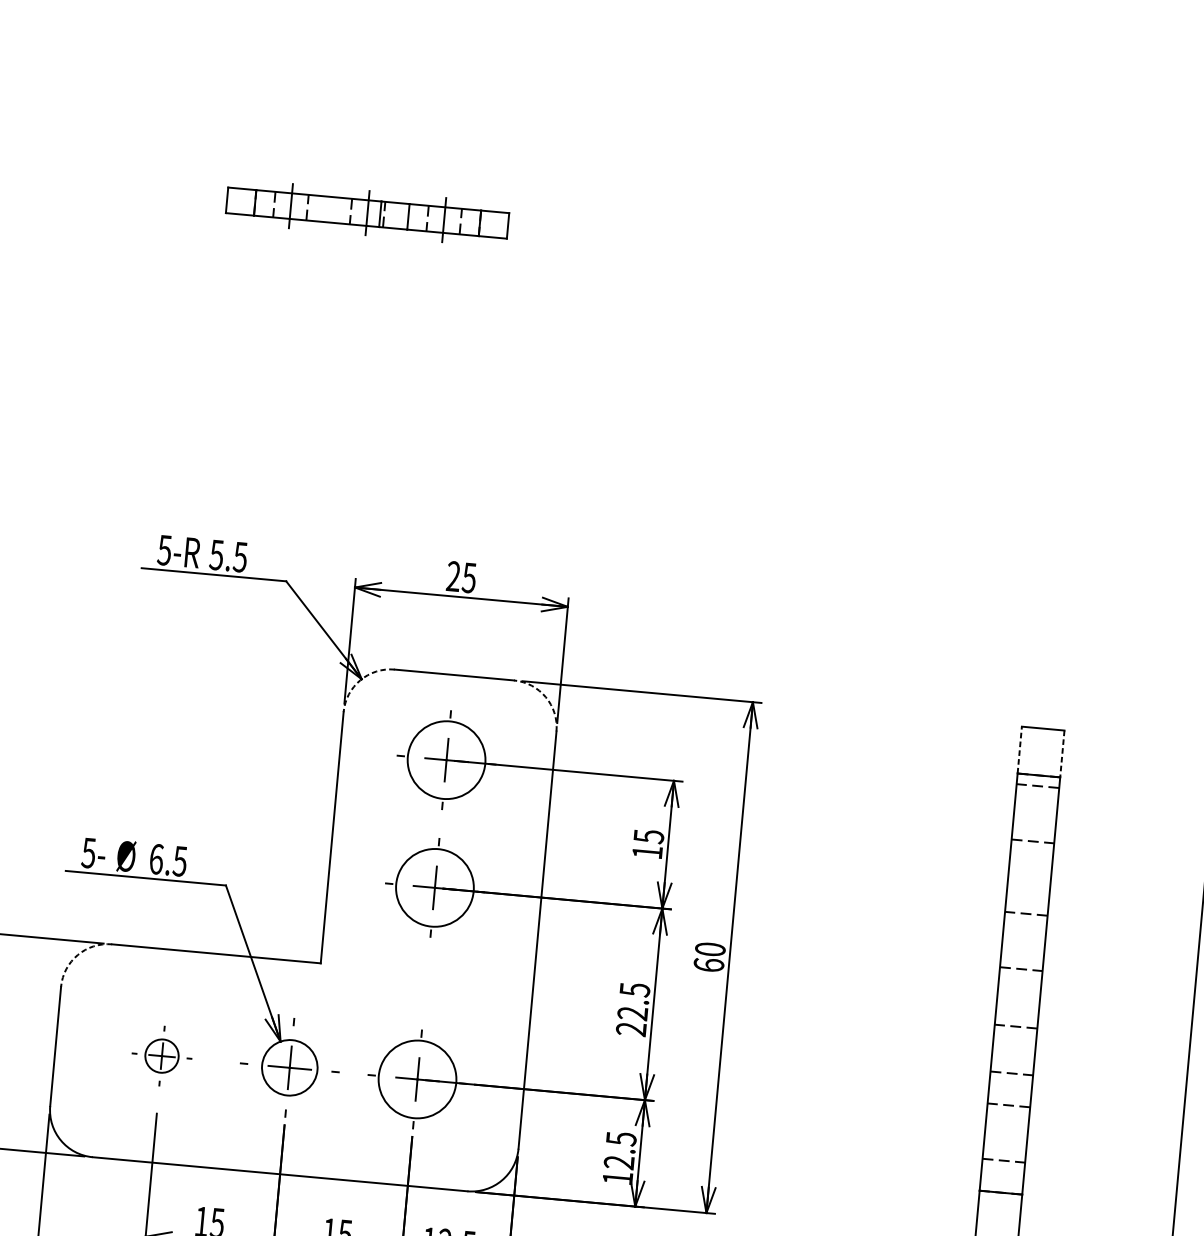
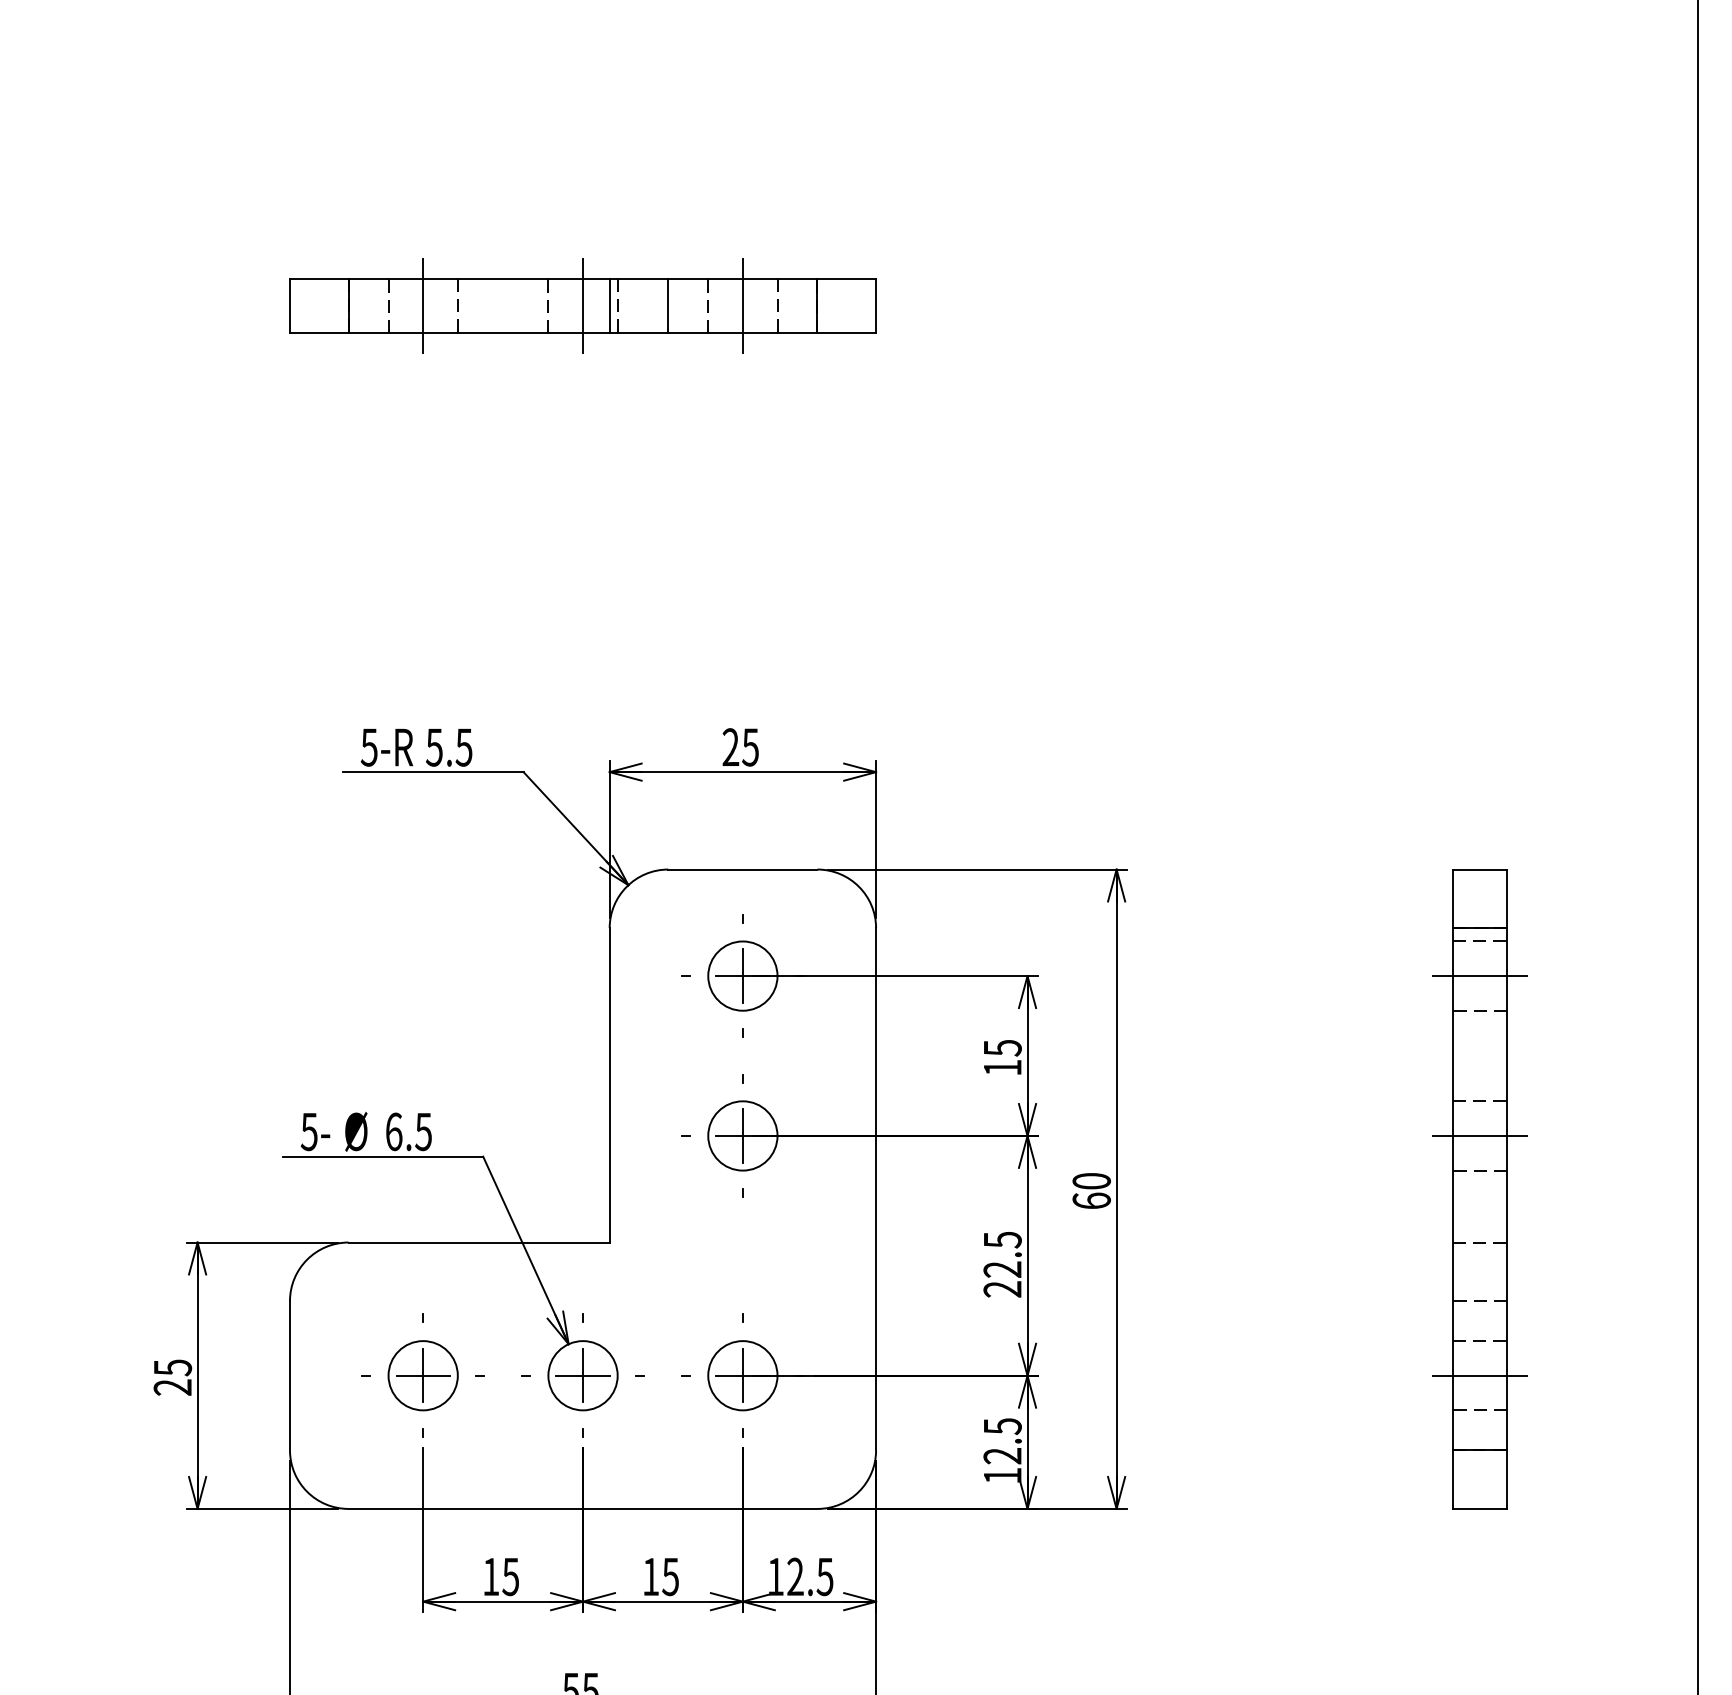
part: (367, 212) -> (582, 305), size x1.67
arc: (360, 680) -> (626, 886), dashed -> solid
arc: (545, 696) -> (858, 886), dashed -> solid
line: (1020, 749) -> (1453, 898), dashed -> solid
line: (1062, 754) -> (1506, 899), dashed -> solid
circle: (446, 759) -> (742, 975), size x0.71
line: (1035, 814) -> (1479, 976), added
circle: (434, 887) -> (742, 1135), size x0.71
line: (1023, 941) -> (1479, 1135), added
arc: (78, 954) -> (307, 1259), dashed -> solid
part: (161, 1055) -> (422, 1375), size x1.67
circle: (417, 1079) -> (742, 1375), size x0.71
line: (1006, 1132) -> (1479, 1375), added

